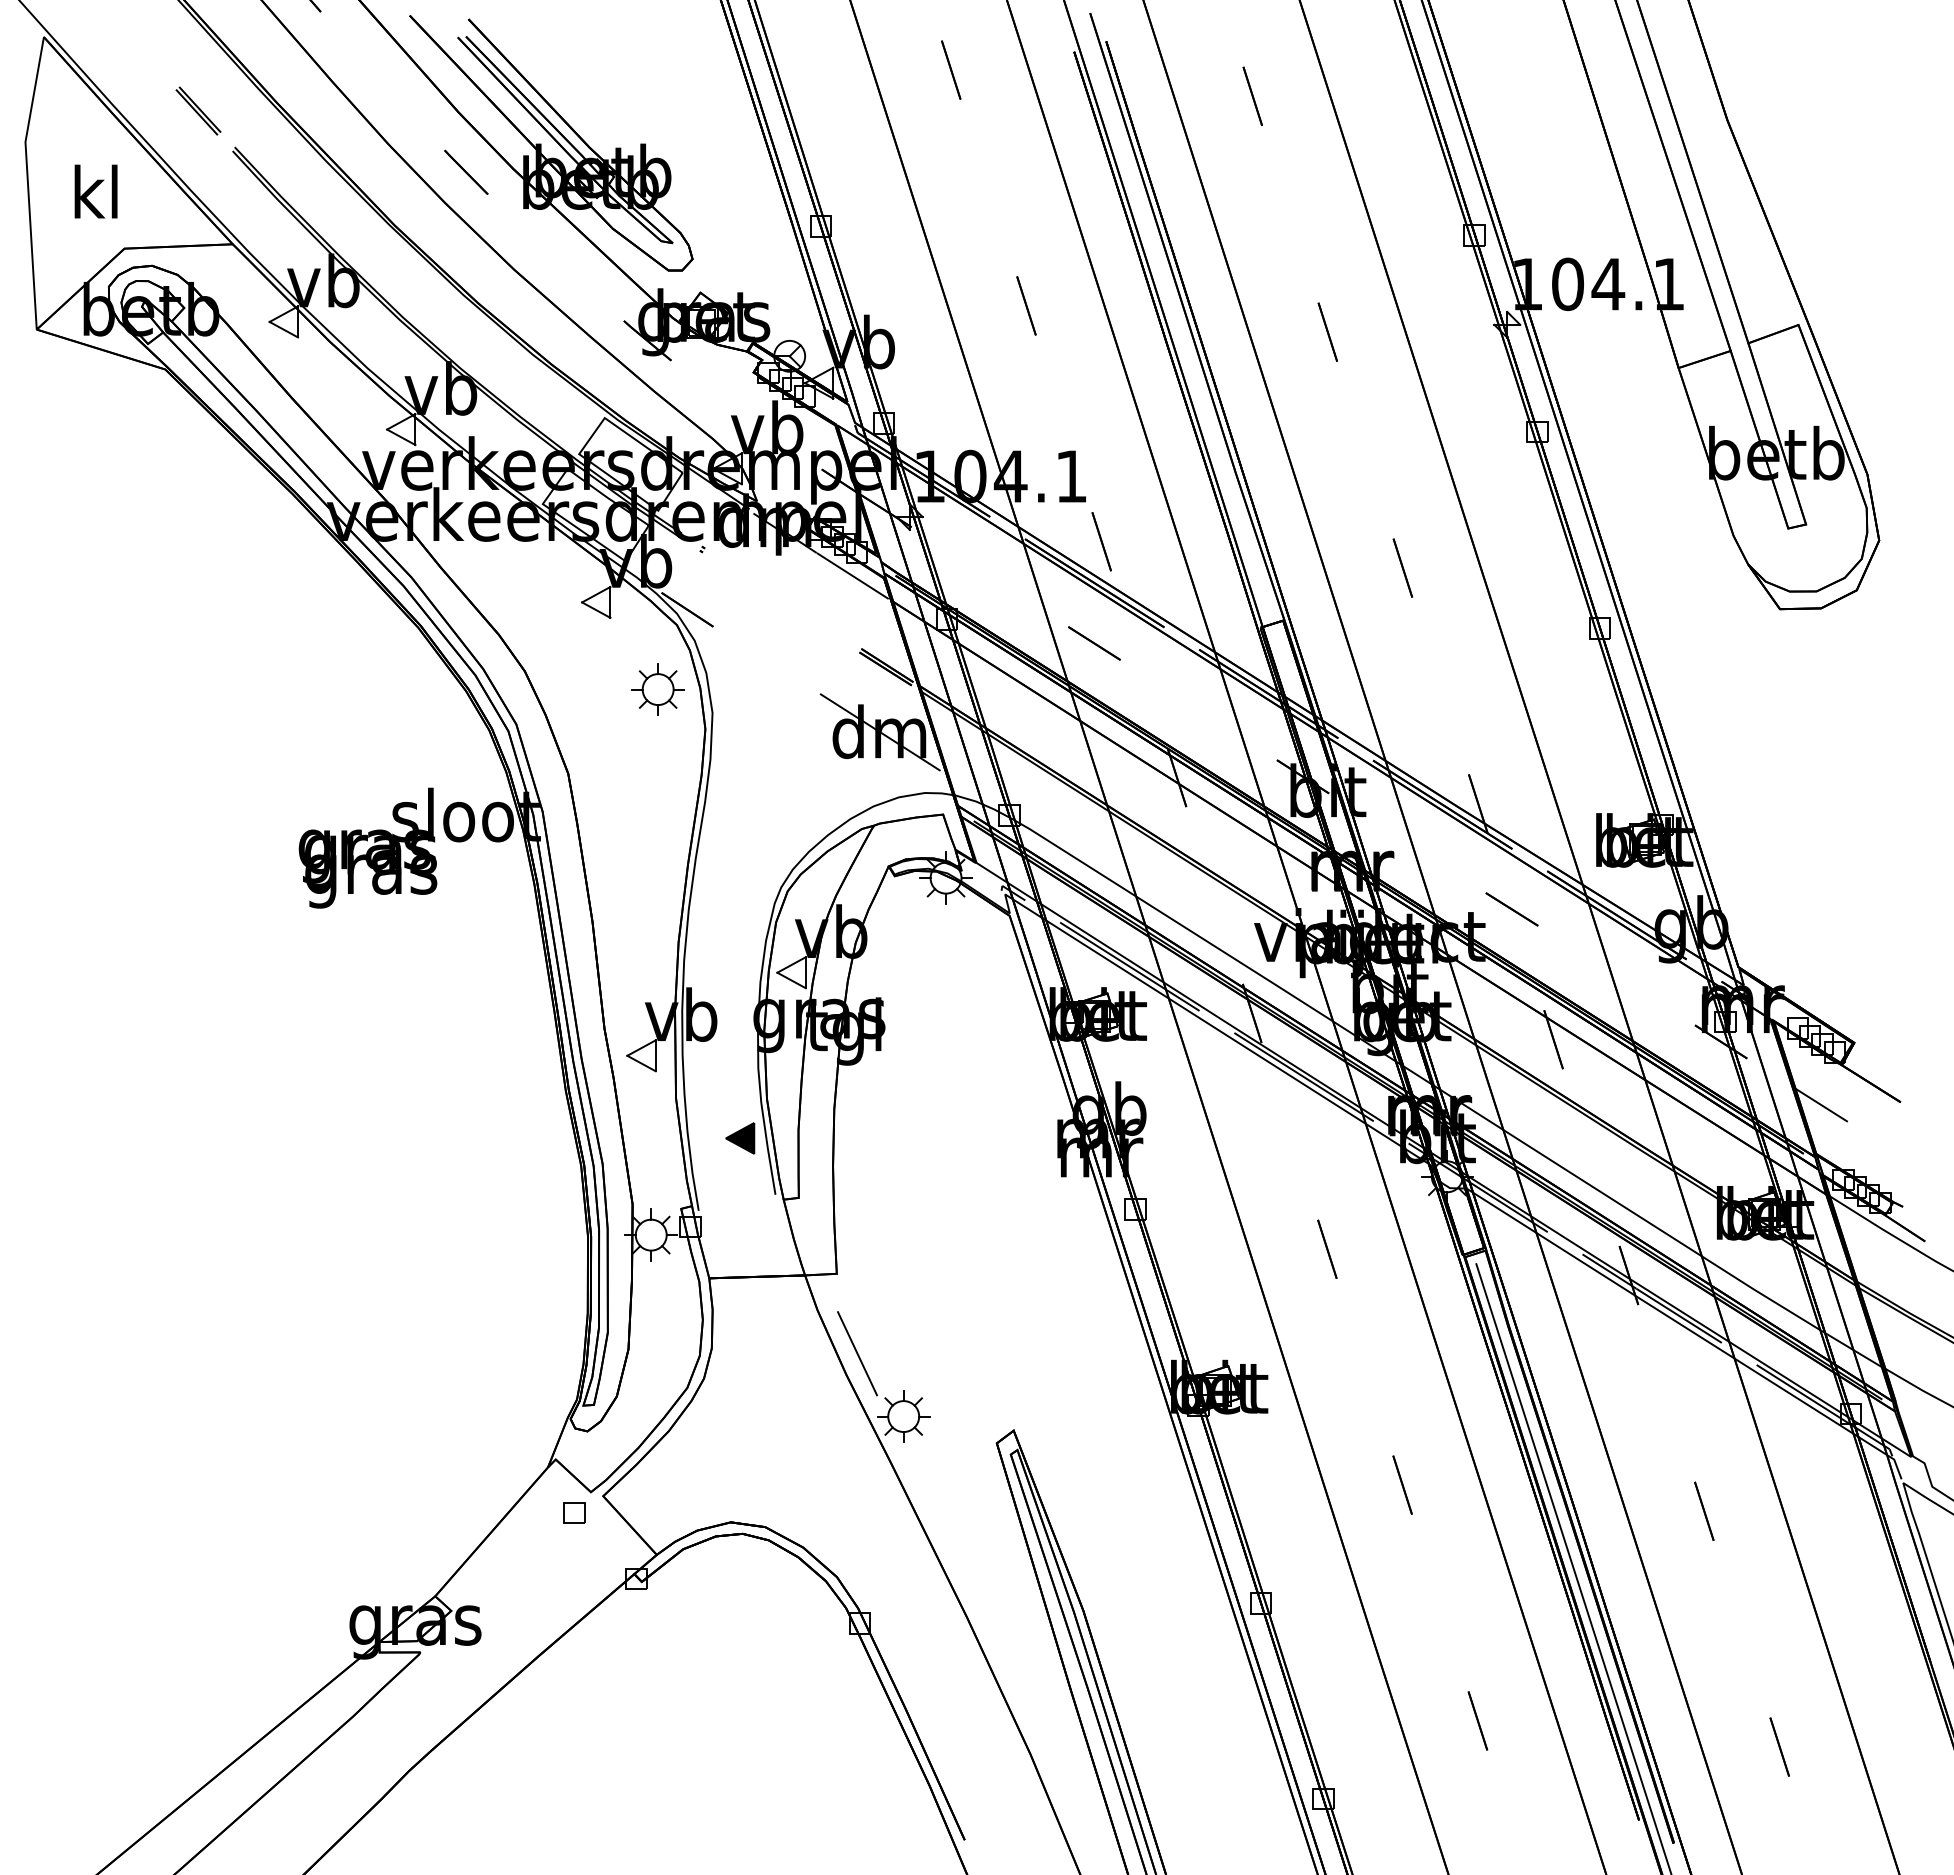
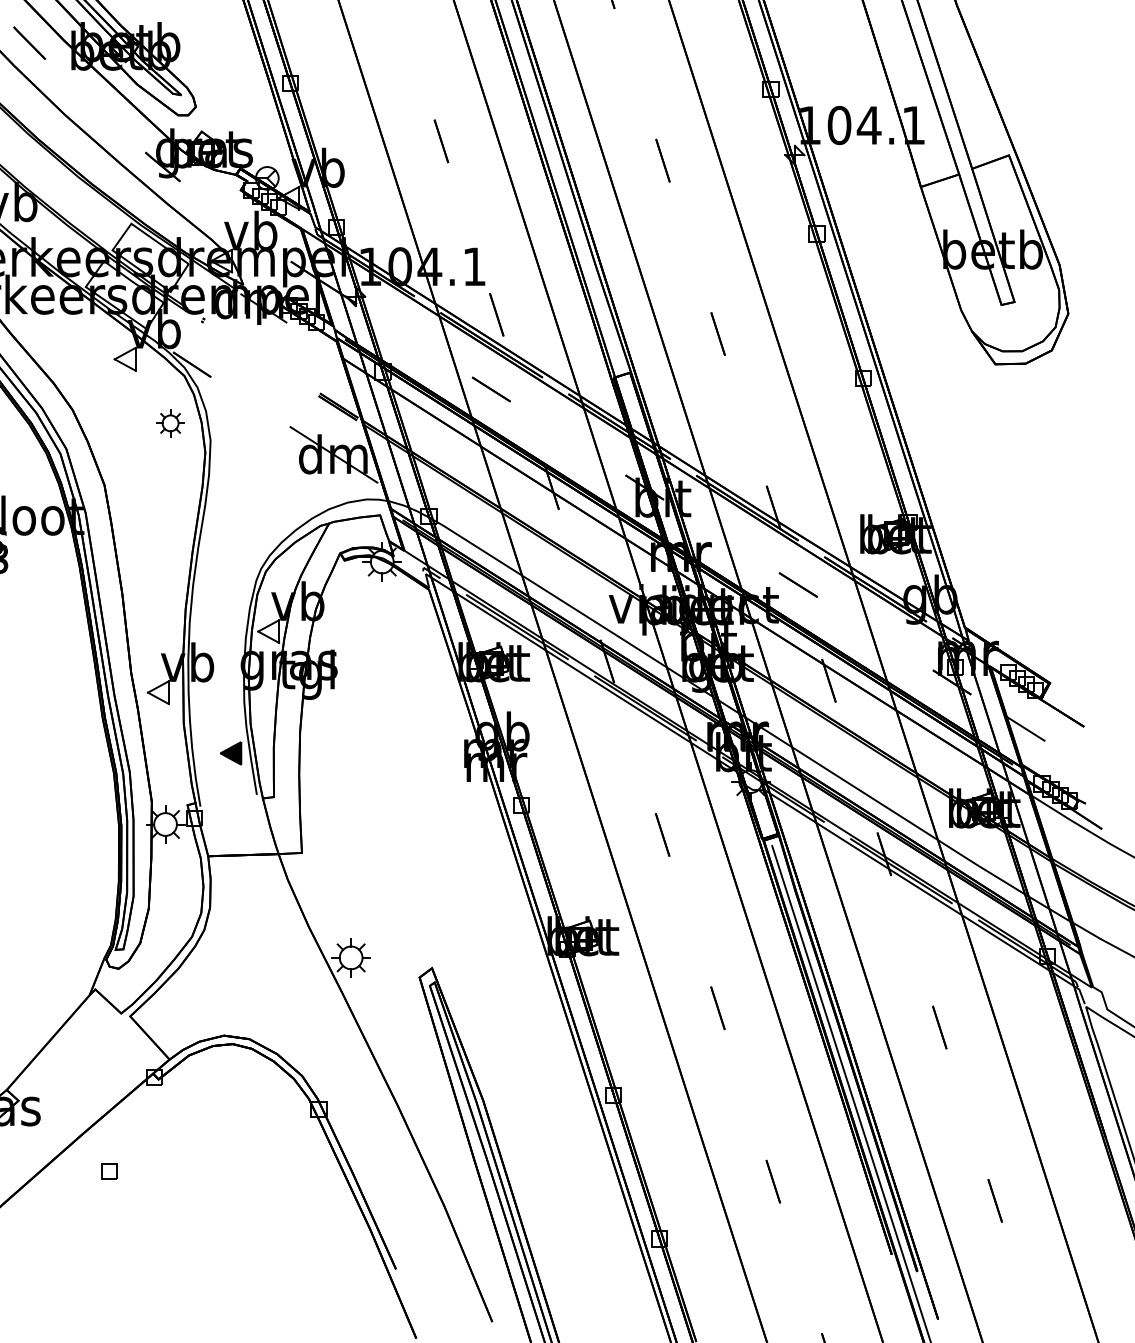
line: (852, 575) -> (313, 339), removed
part: (657, 689) -> (170, 423), size x0.7
line: (857, 1353) -> (317, 911), removed
part: (574, 1512) -> (109, 1171), moved

